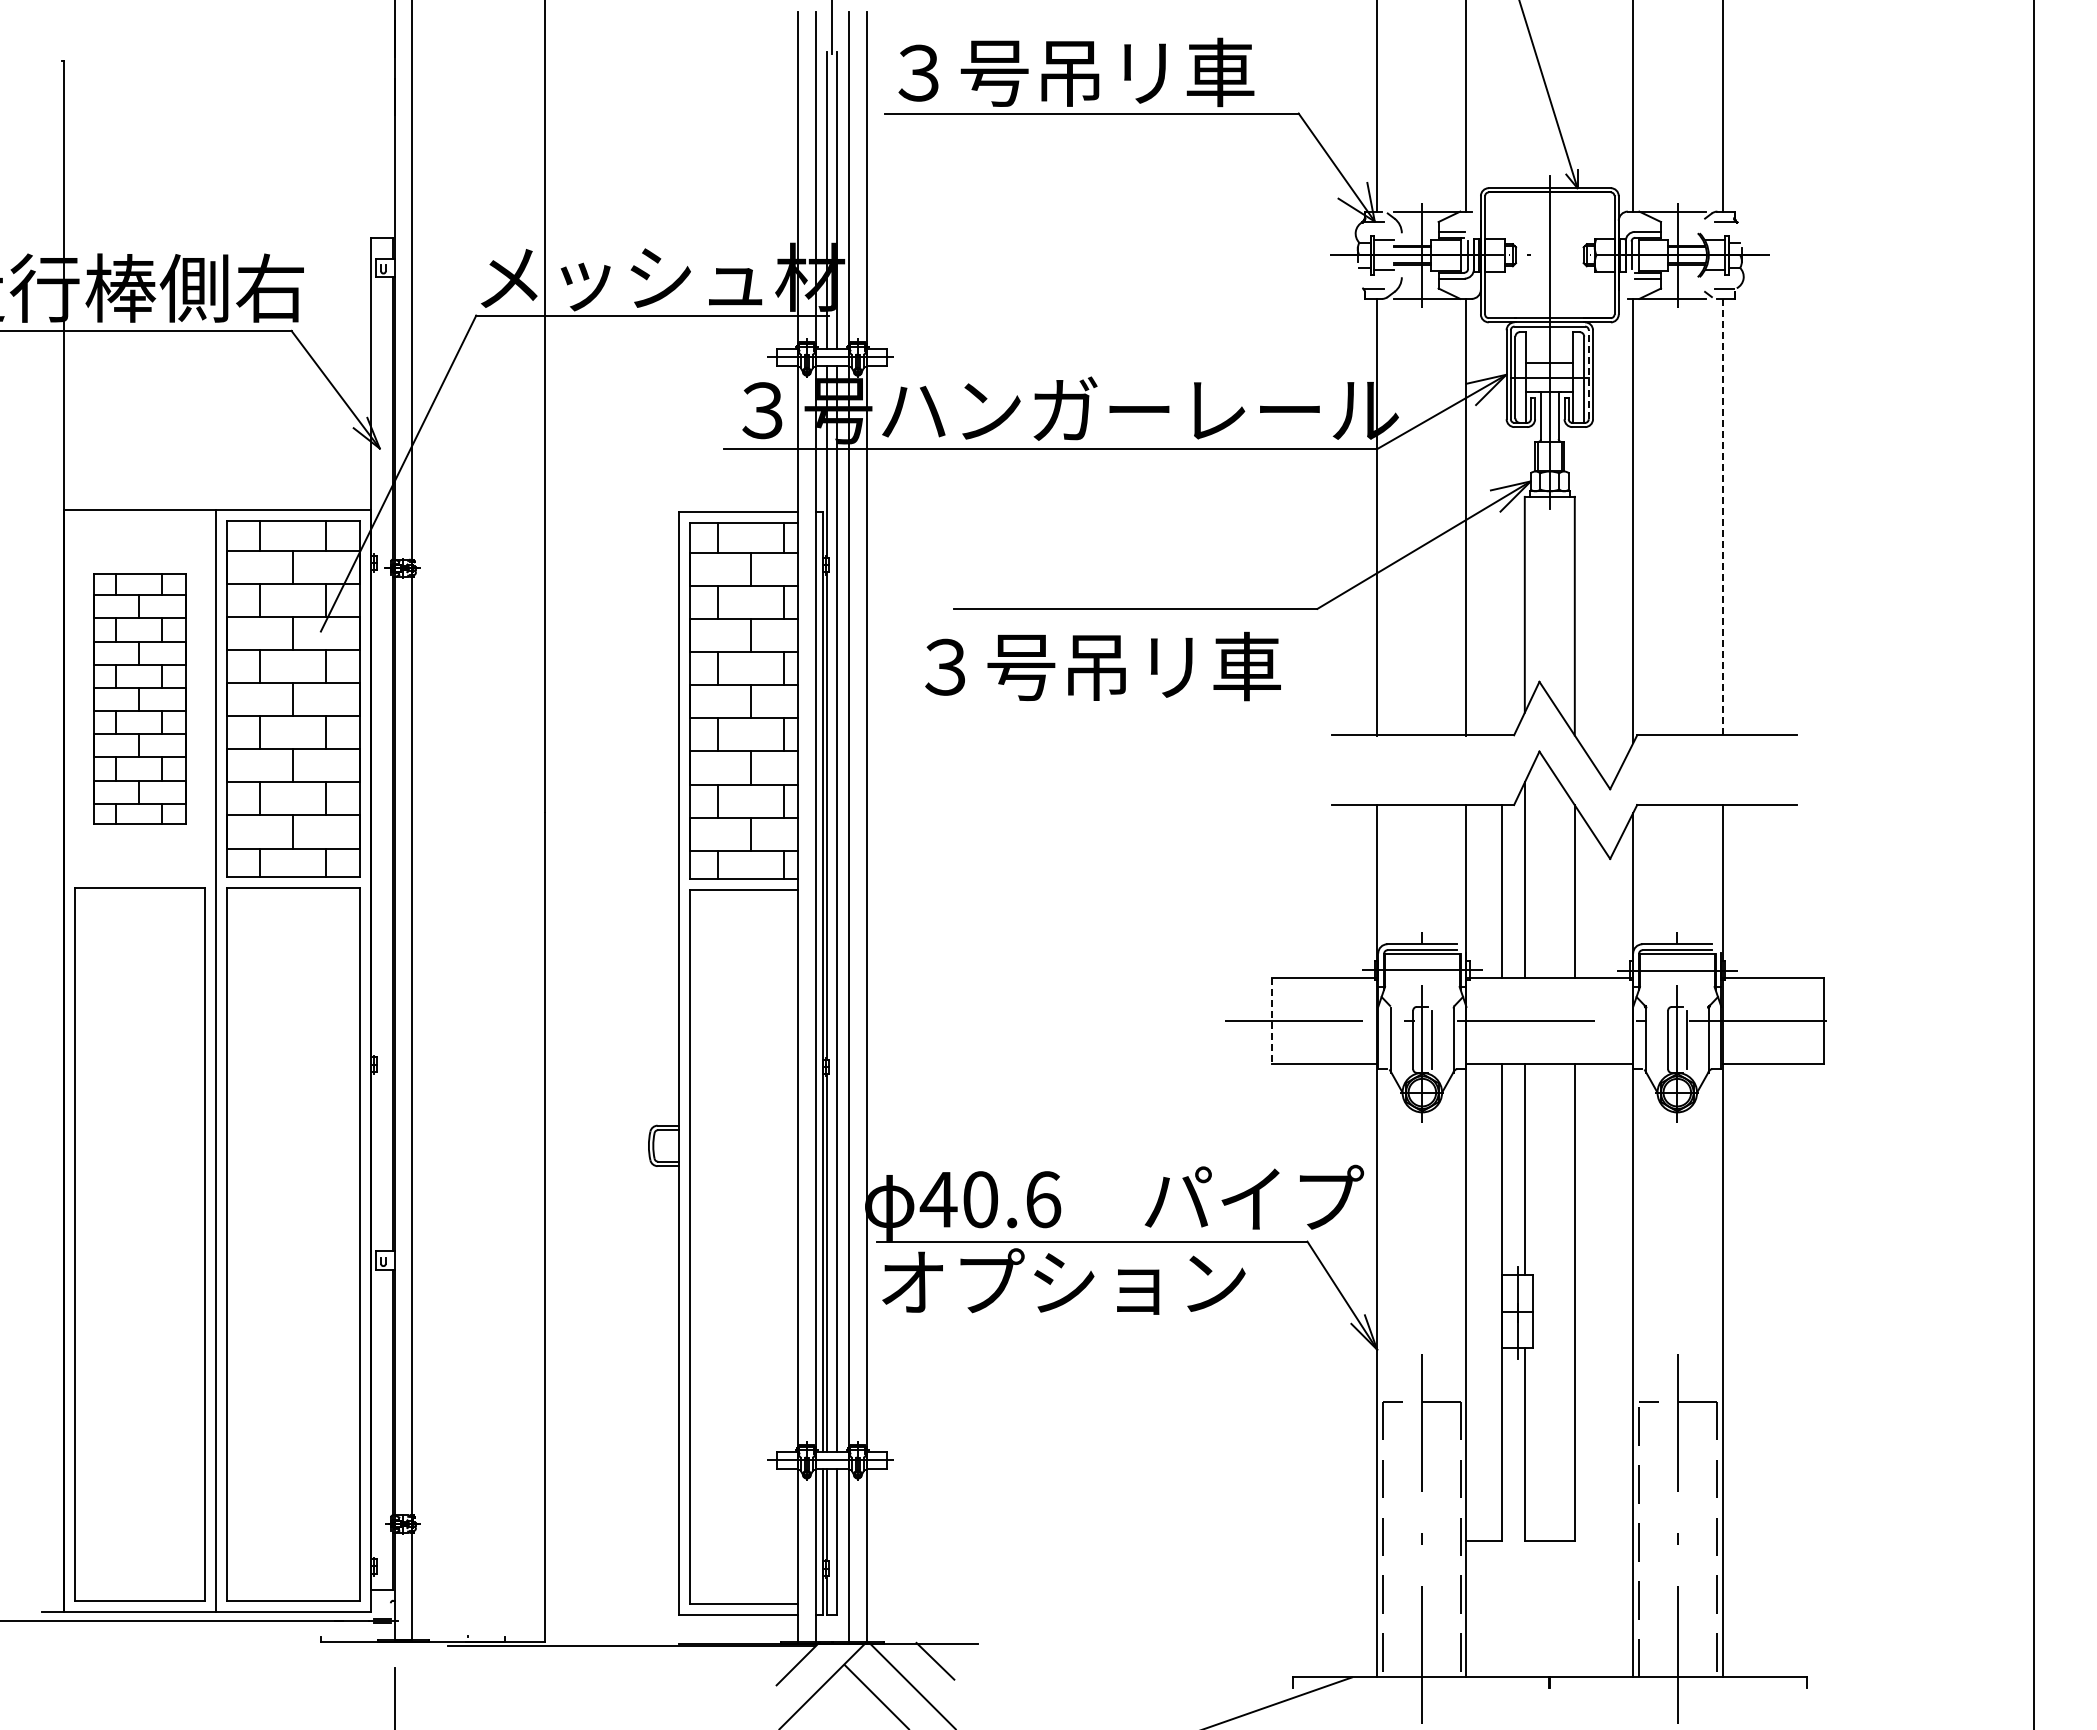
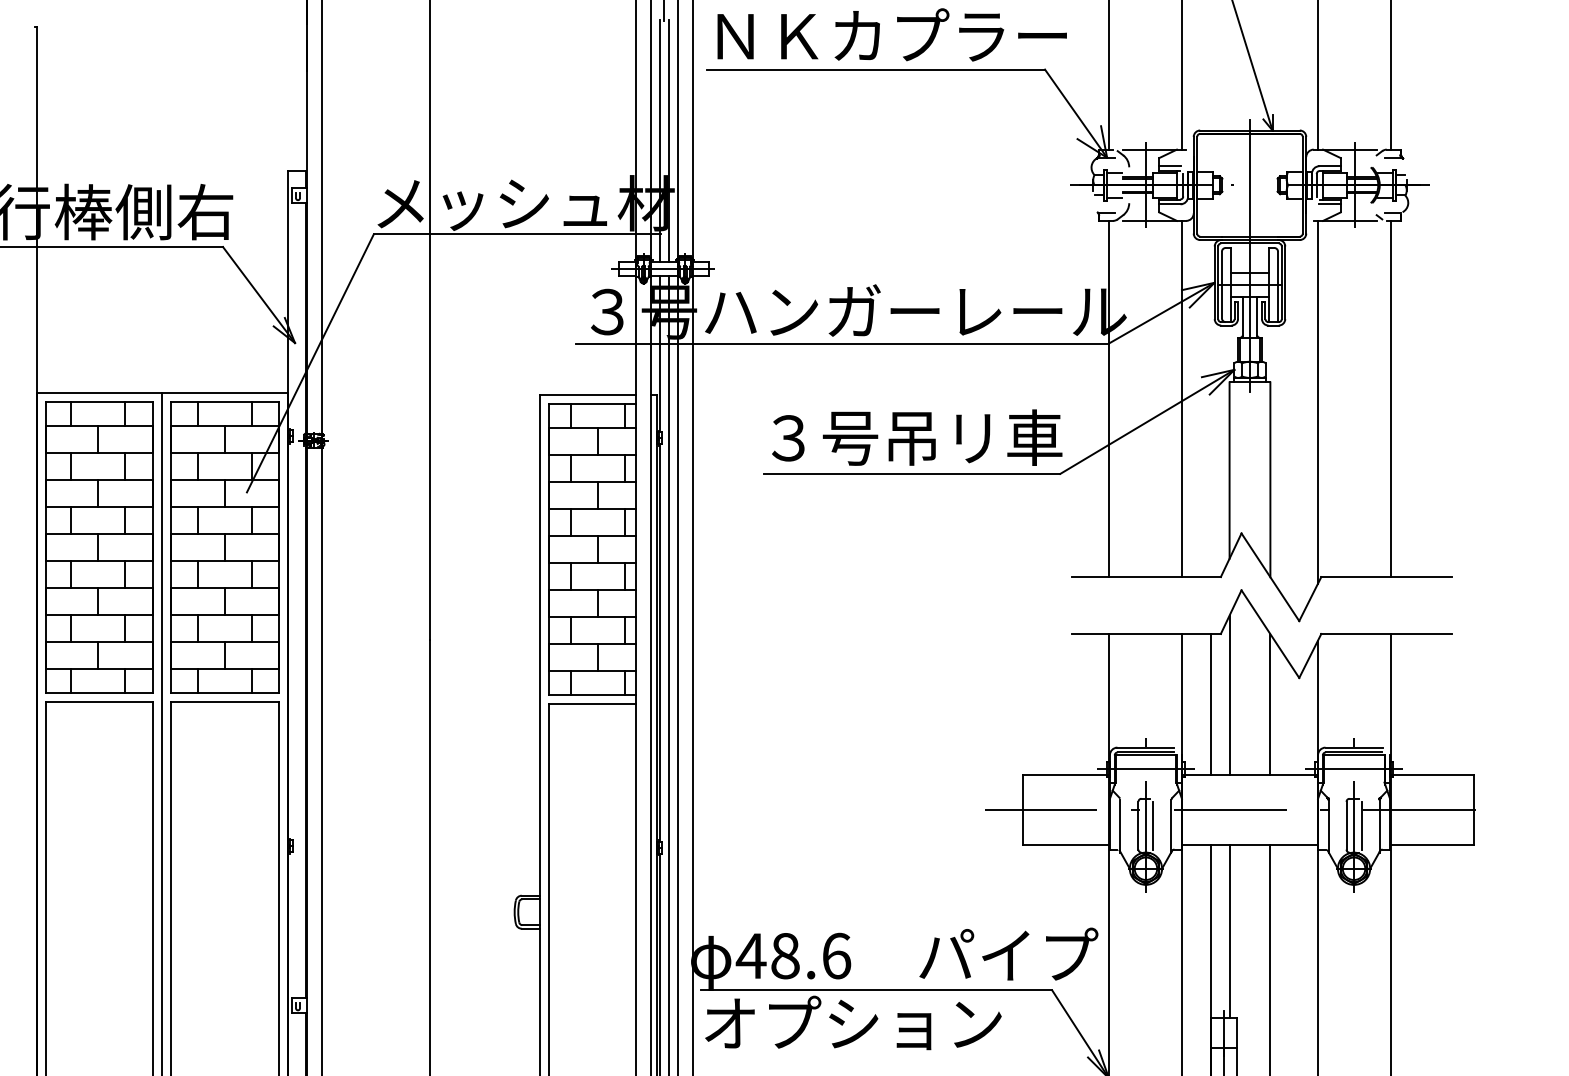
text: (1111, 72) -> (892, 36), ３号吊リ車 -> ＮＫカプラー
line: (1588, 374) -> (1281, 282), dashed -> solid
line: (1722, 517) -> (1390, 399), dashed -> solid
text: (1102, 666) -> (916, 437), moved
part: (139, 698) -> (98, 547), size x1.43
line: (1272, 1021) -> (1023, 810), dashed -> solid
text: (980, 1199) -> (785, 955), 40.6 -> 48.6

